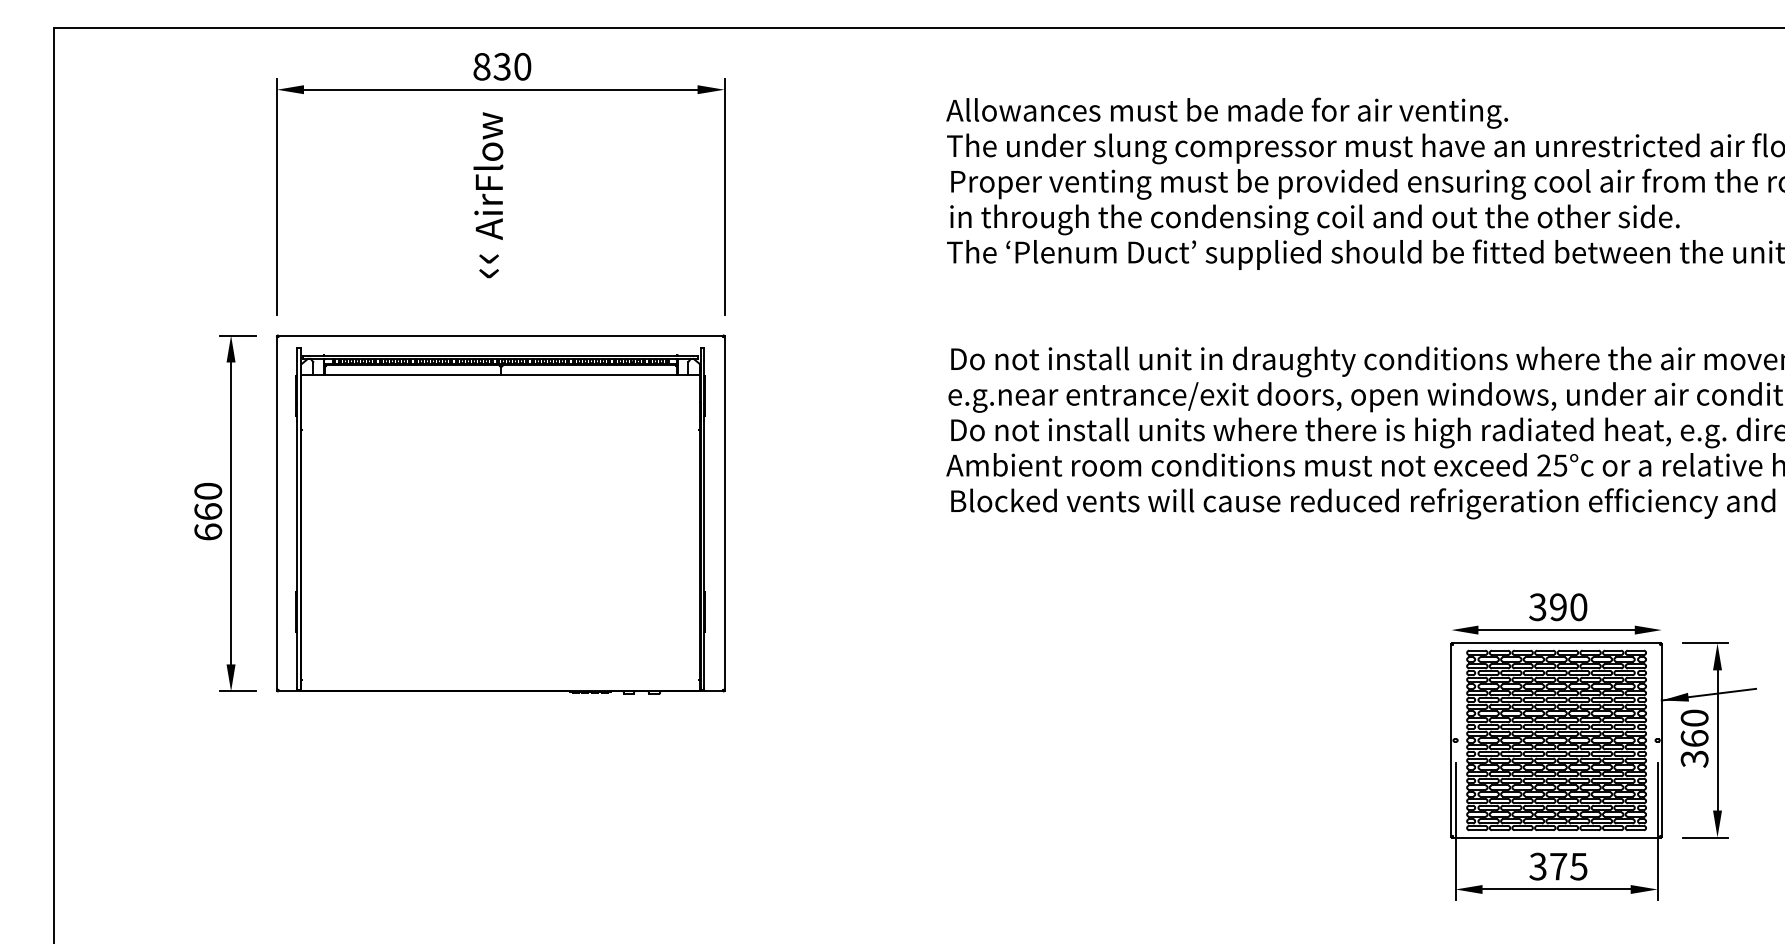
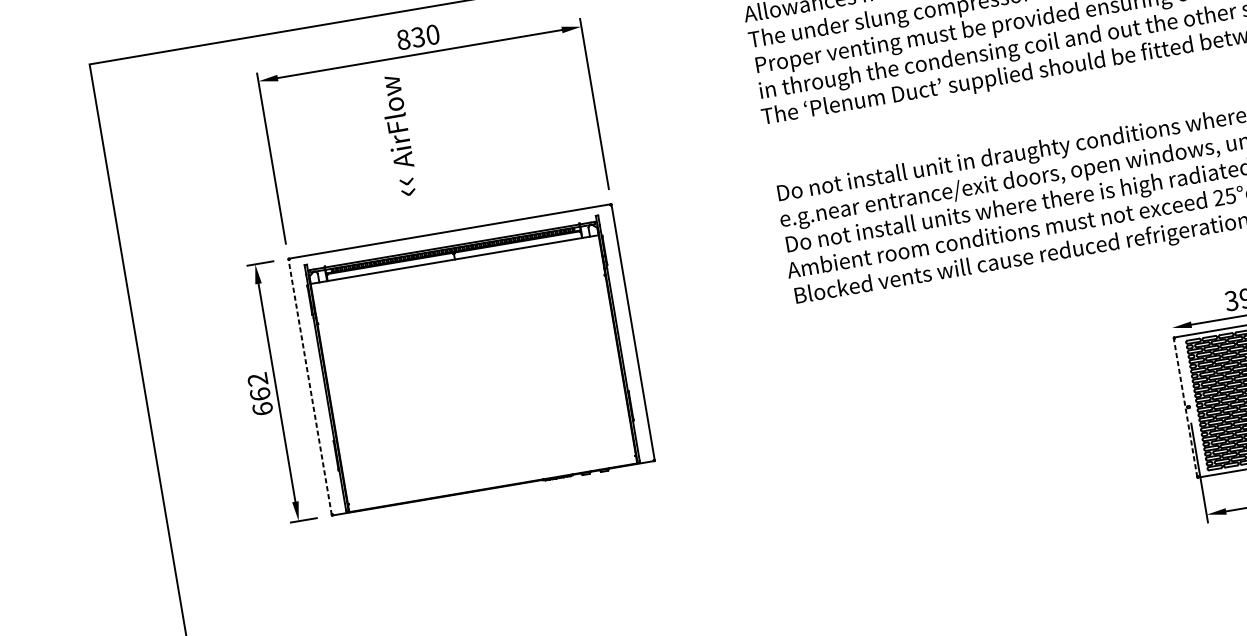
text: (488, 195) -> (398, 136), moved
text: (208, 490) -> (257, 378), 660 -> 662
line: (277, 512) -> (310, 386), solid -> dashed
line: (1451, 739) -> (1185, 406), solid -> dashed

